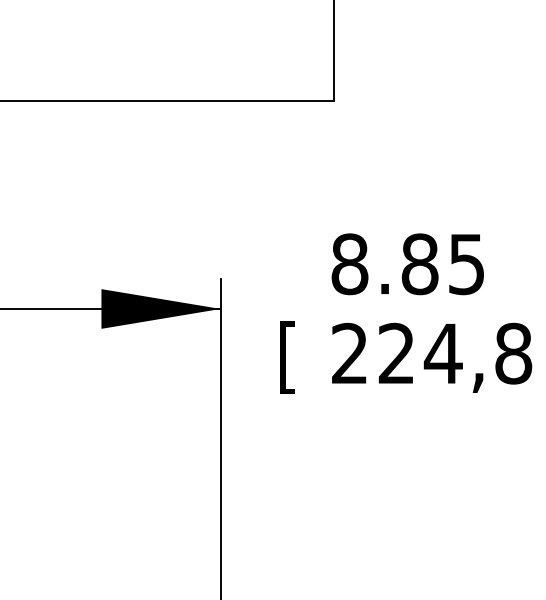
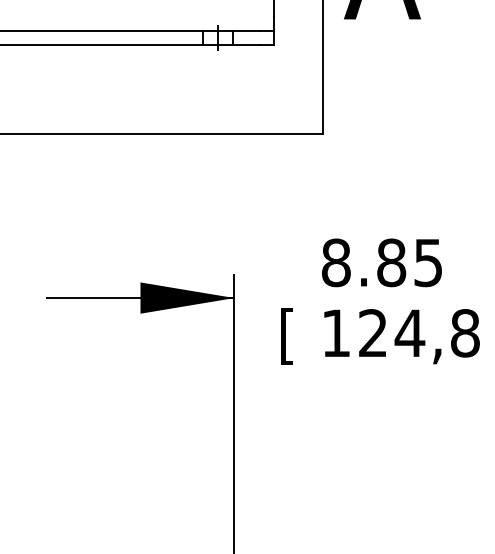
text: (348, 352) -> (335, 332), 224,8 -> 124,8

